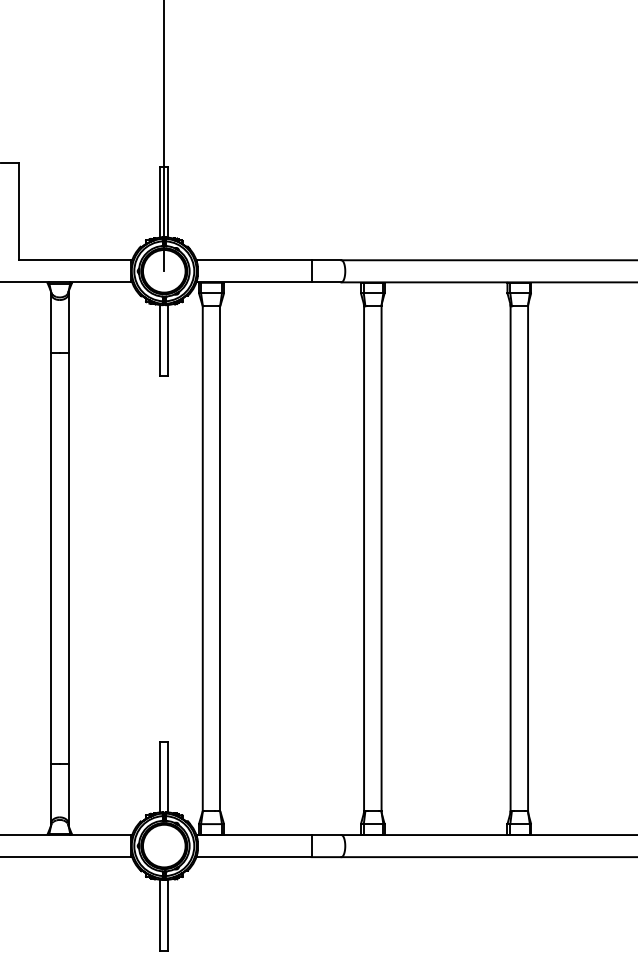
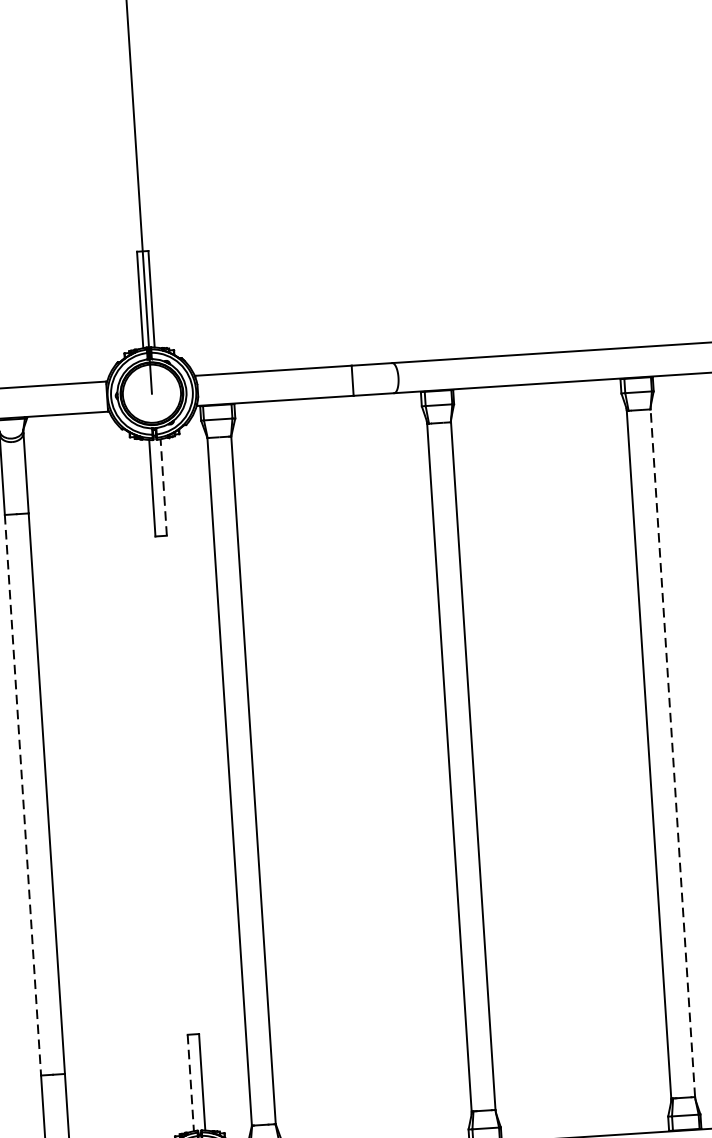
line: (168, 339) -> (163, 486), solid -> dashed
line: (51, 558) -> (23, 794), solid -> dashed
line: (528, 558) -> (673, 752), solid -> dashed
line: (160, 777) -> (191, 1083), solid -> dashed

